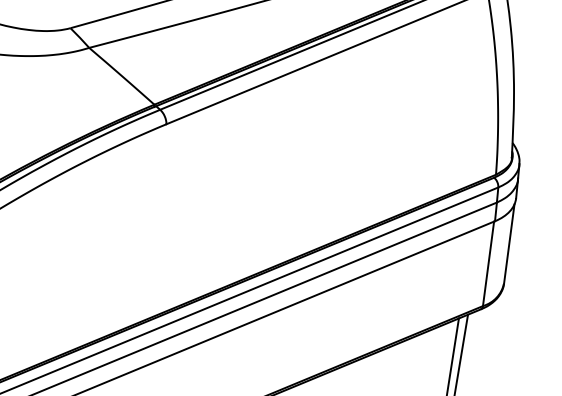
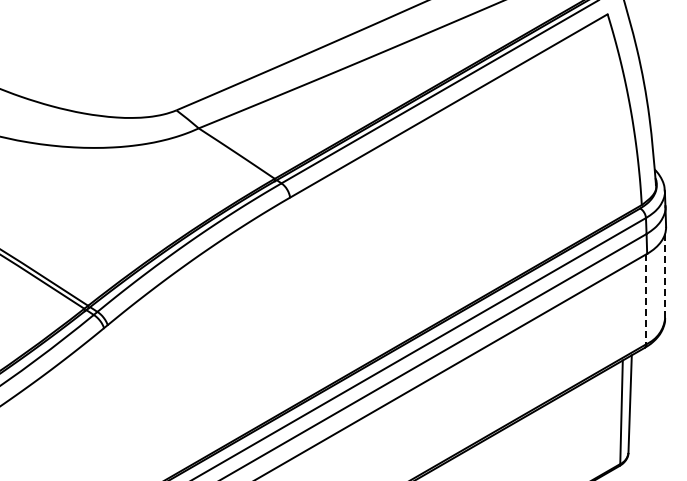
line: (509, 243) -> (665, 275), solid -> dashed
line: (488, 264) -> (646, 299), solid -> dashed

